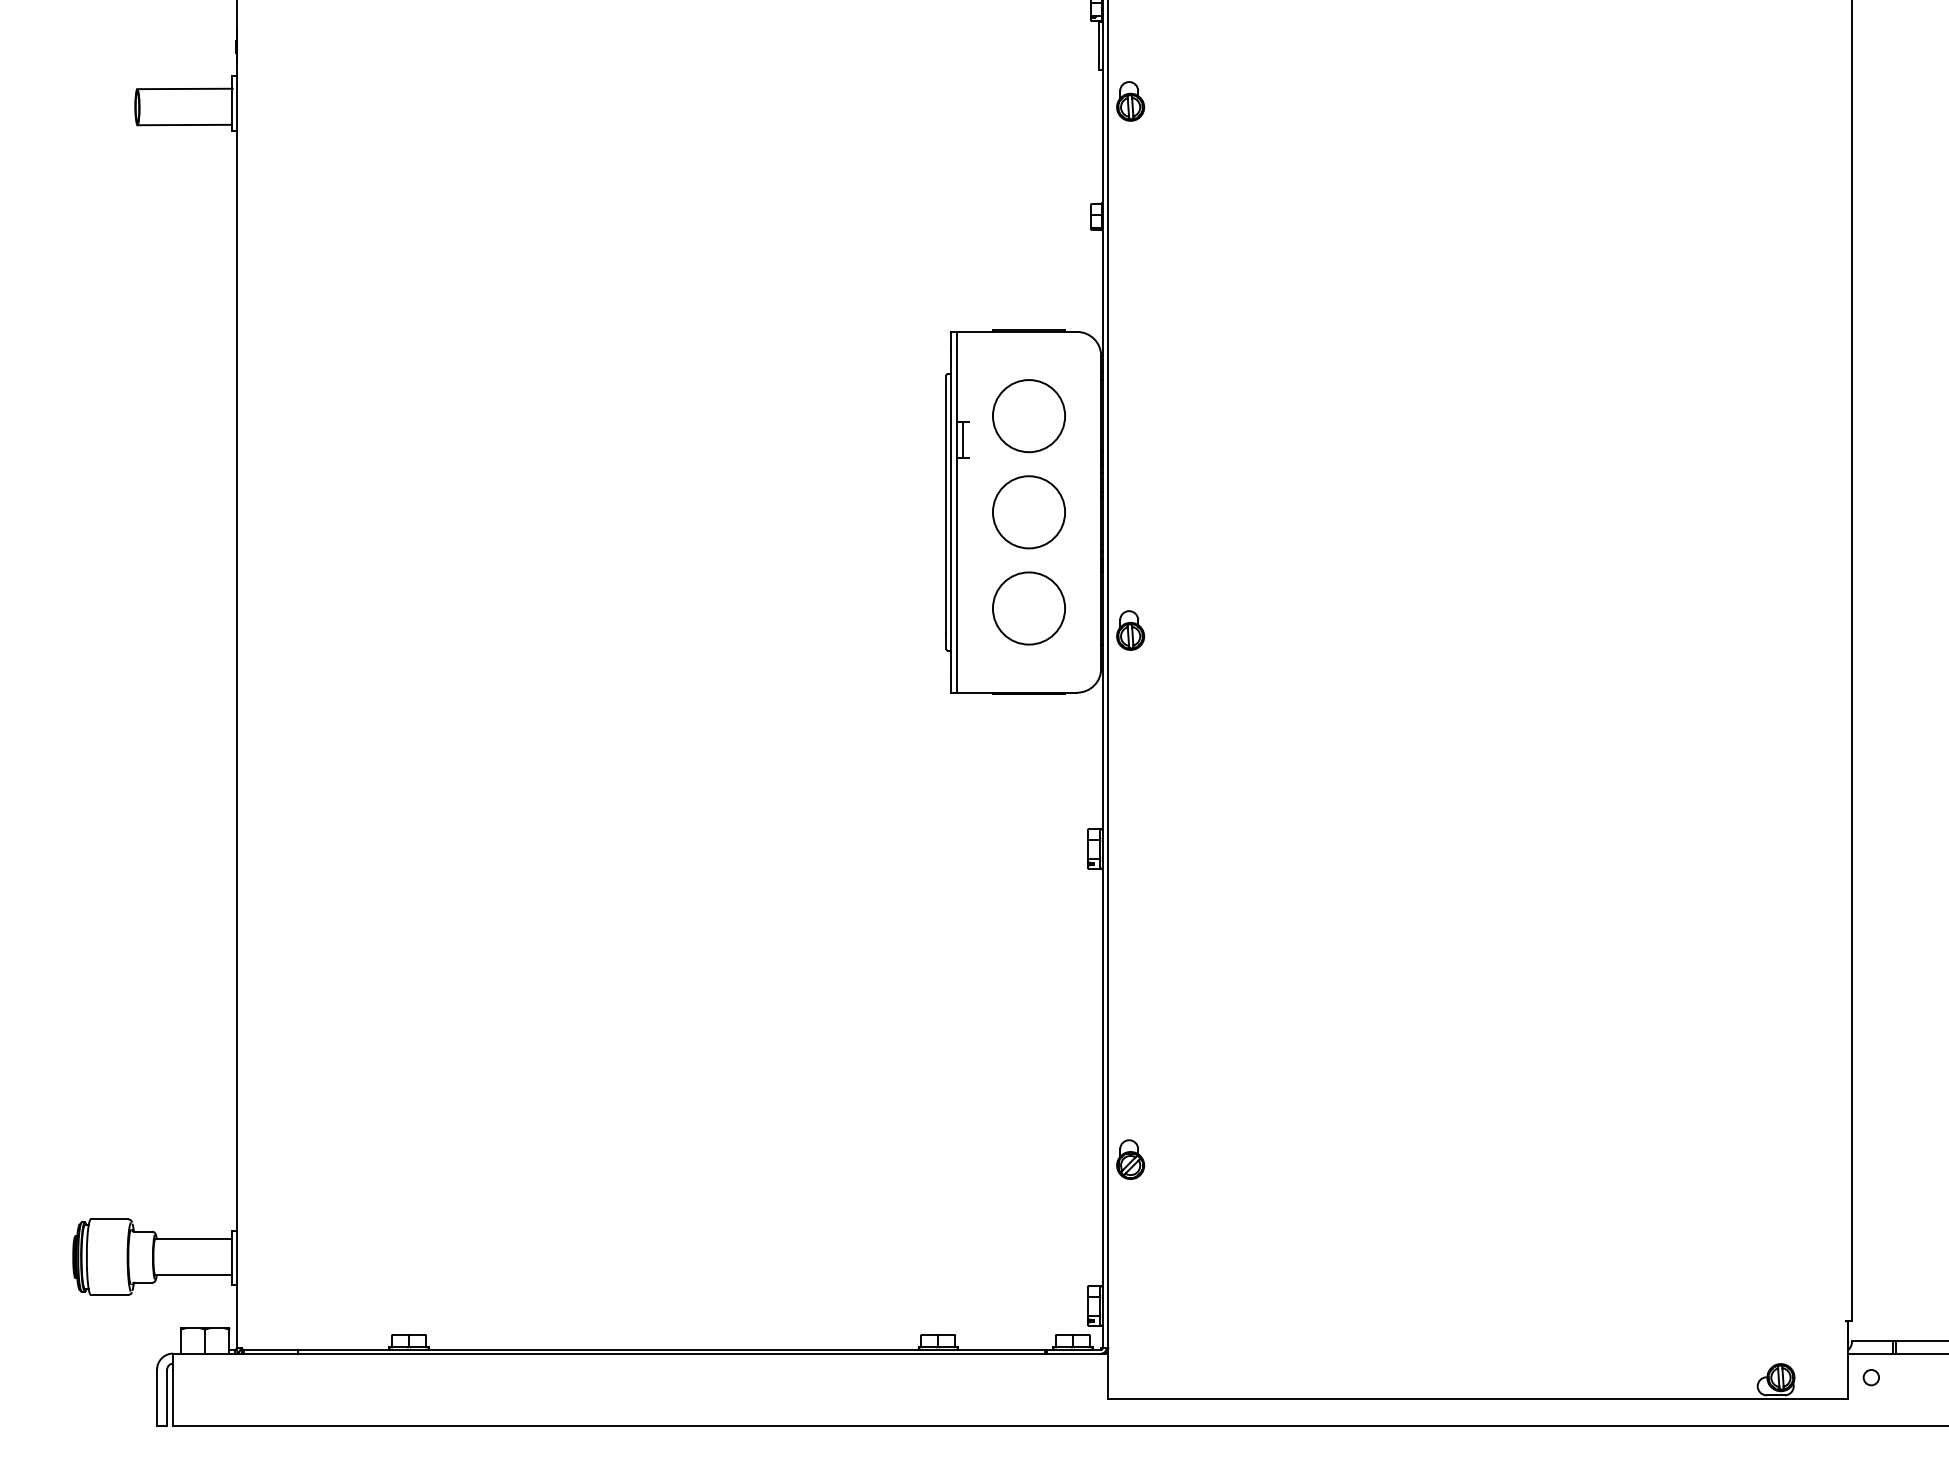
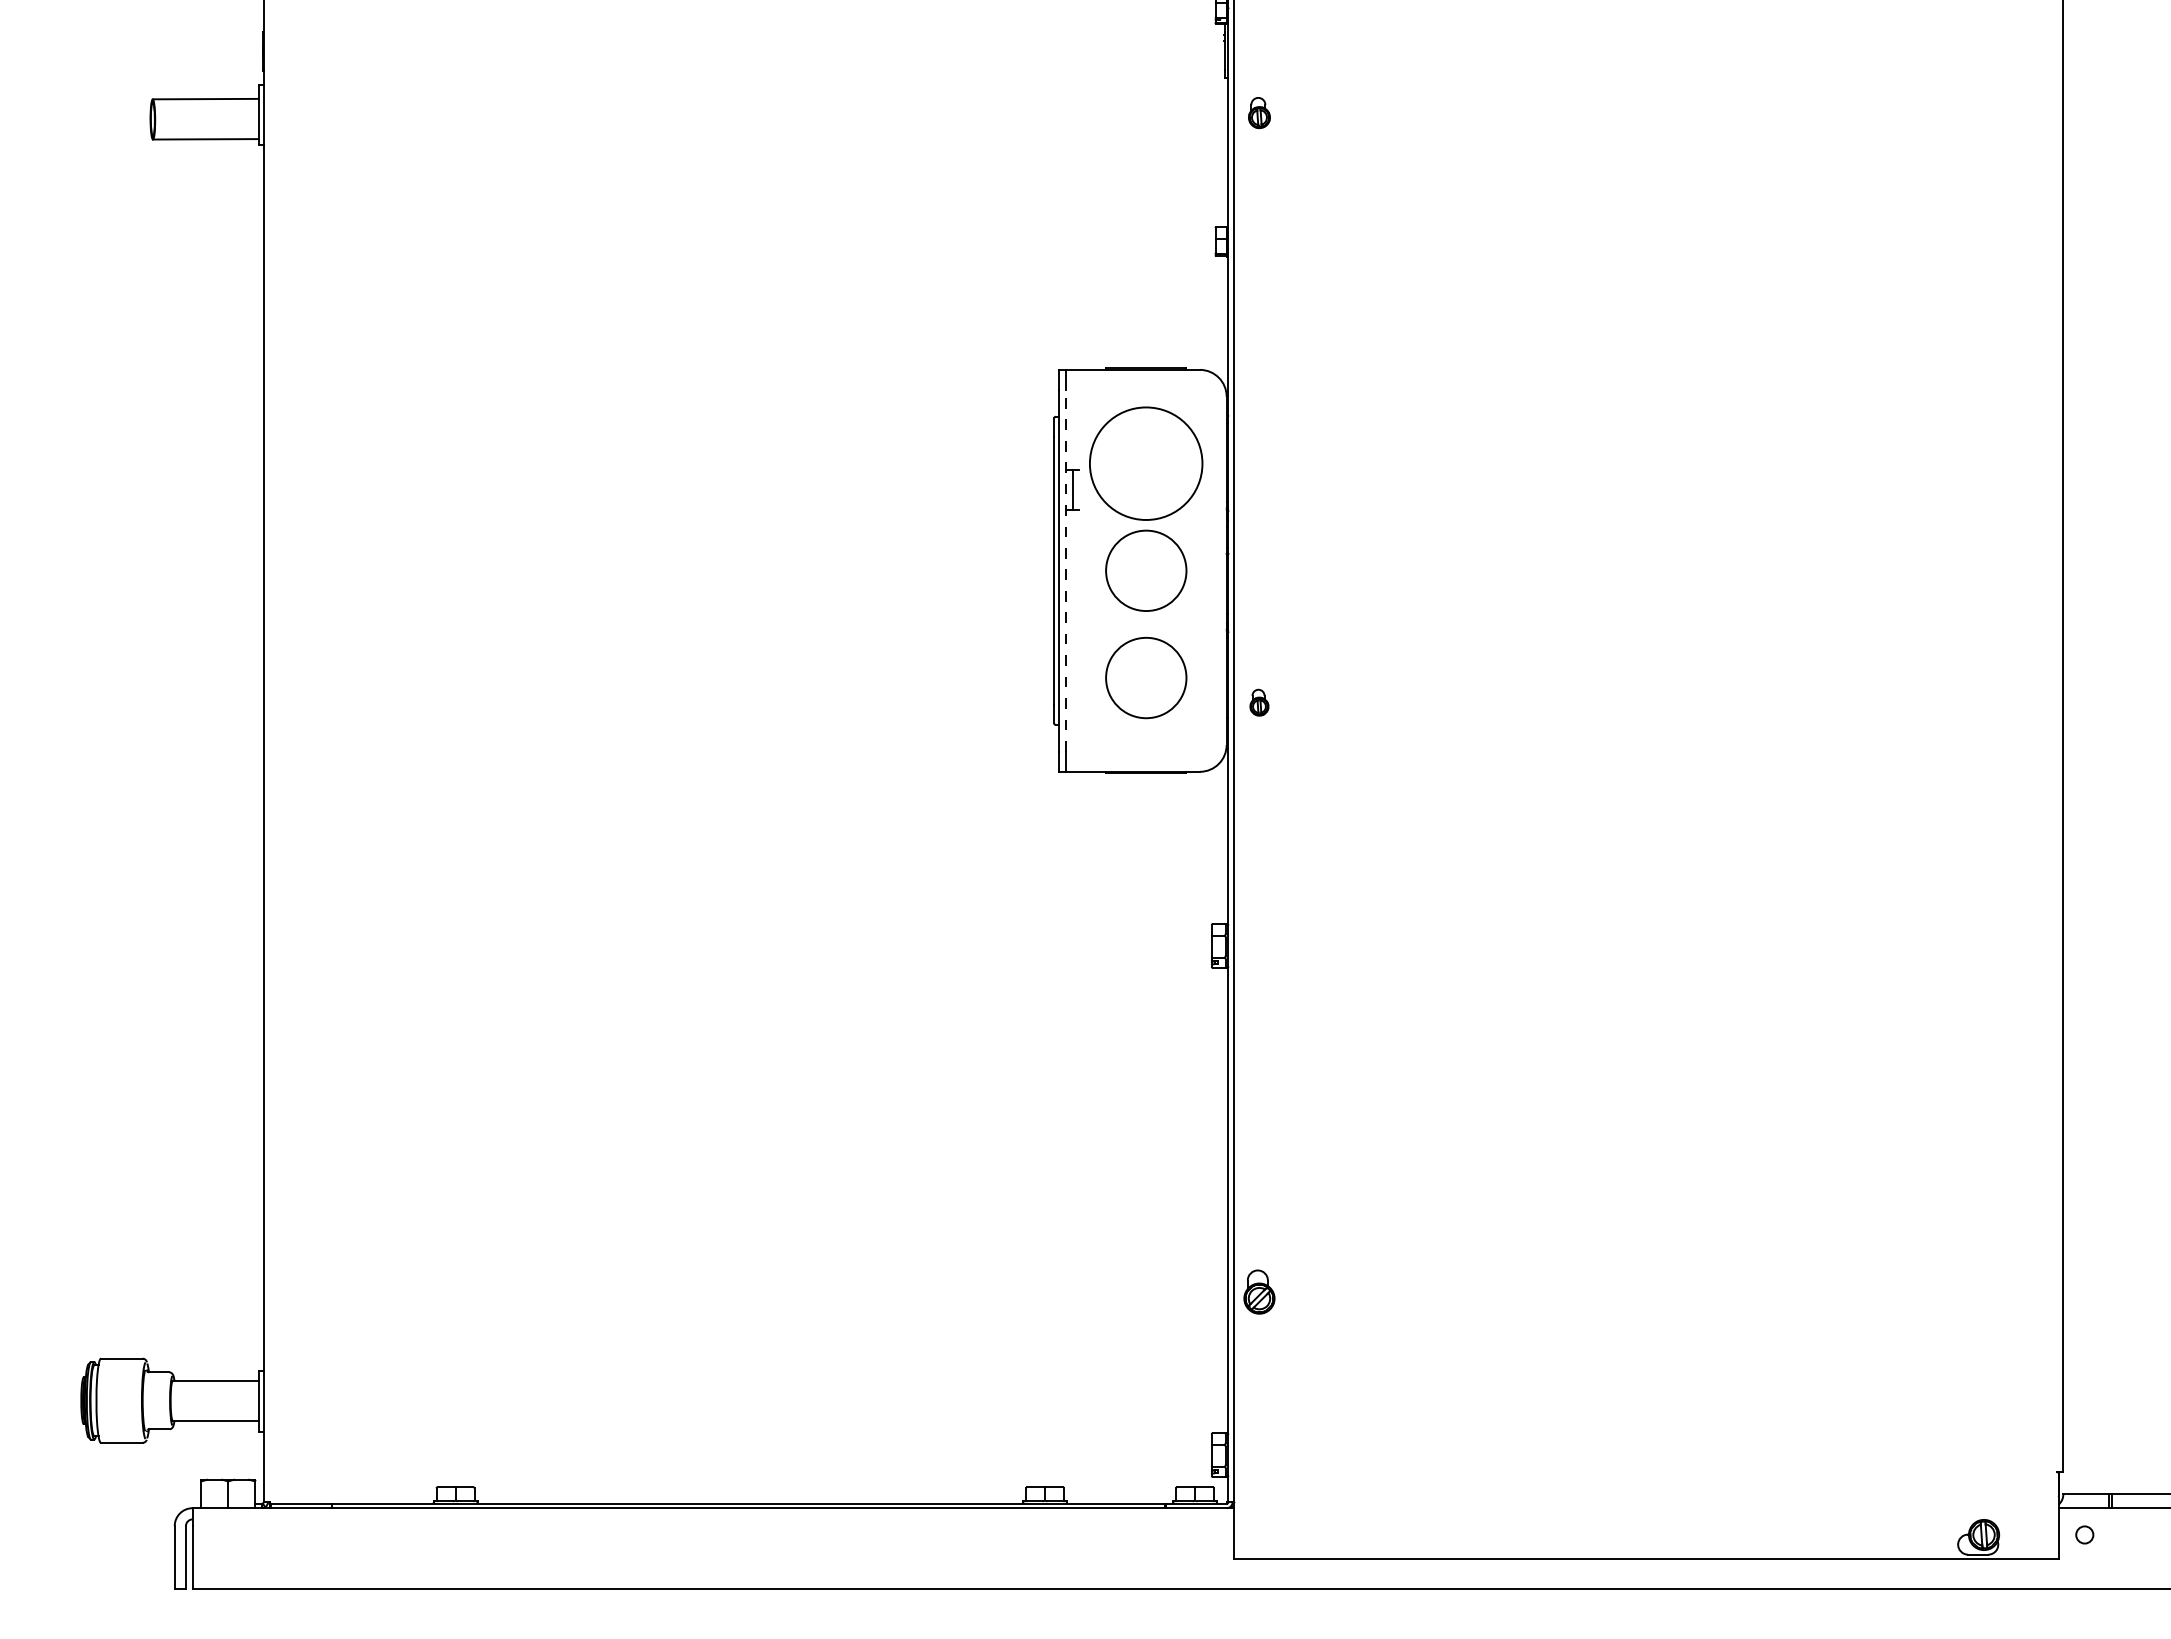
part: (1130, 100) -> (1259, 112), size x0.7
circle: (1029, 415) -> (1146, 463), size x1.4
line: (956, 512) -> (1065, 570), solid -> dashed
part: (1130, 630) -> (1259, 702), size x0.6

